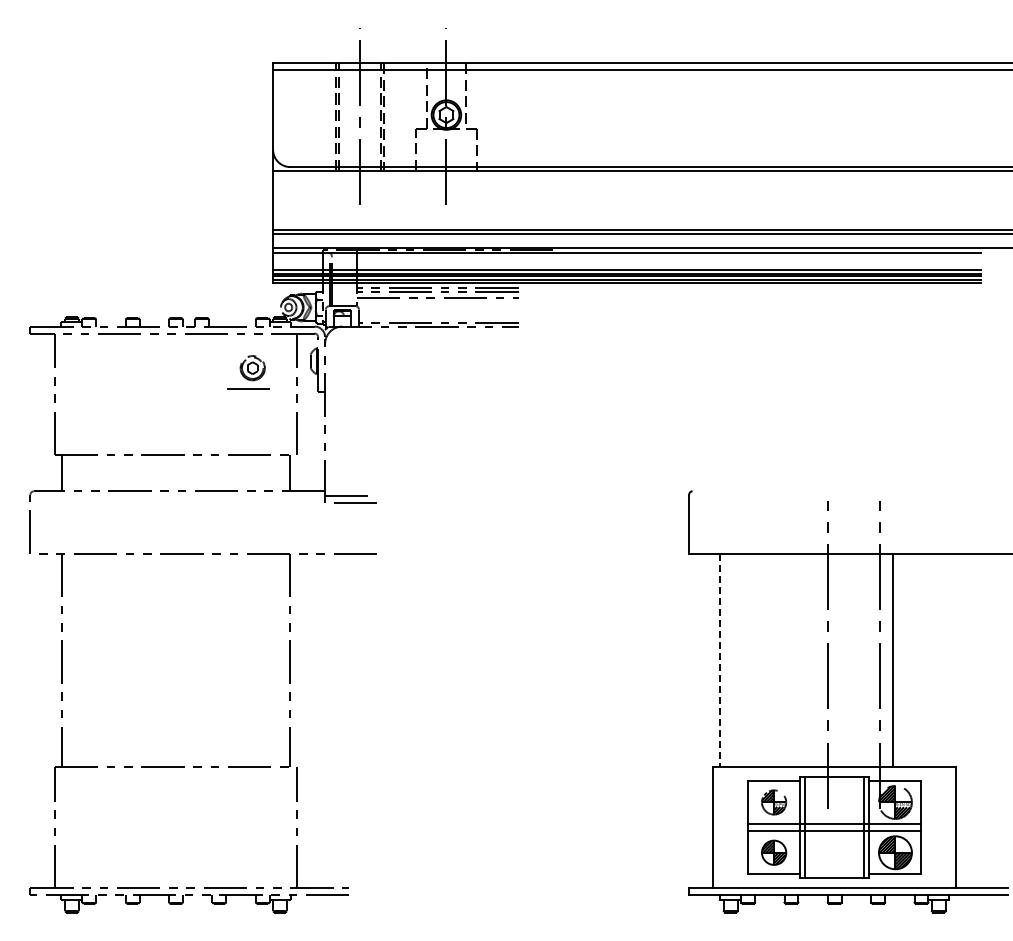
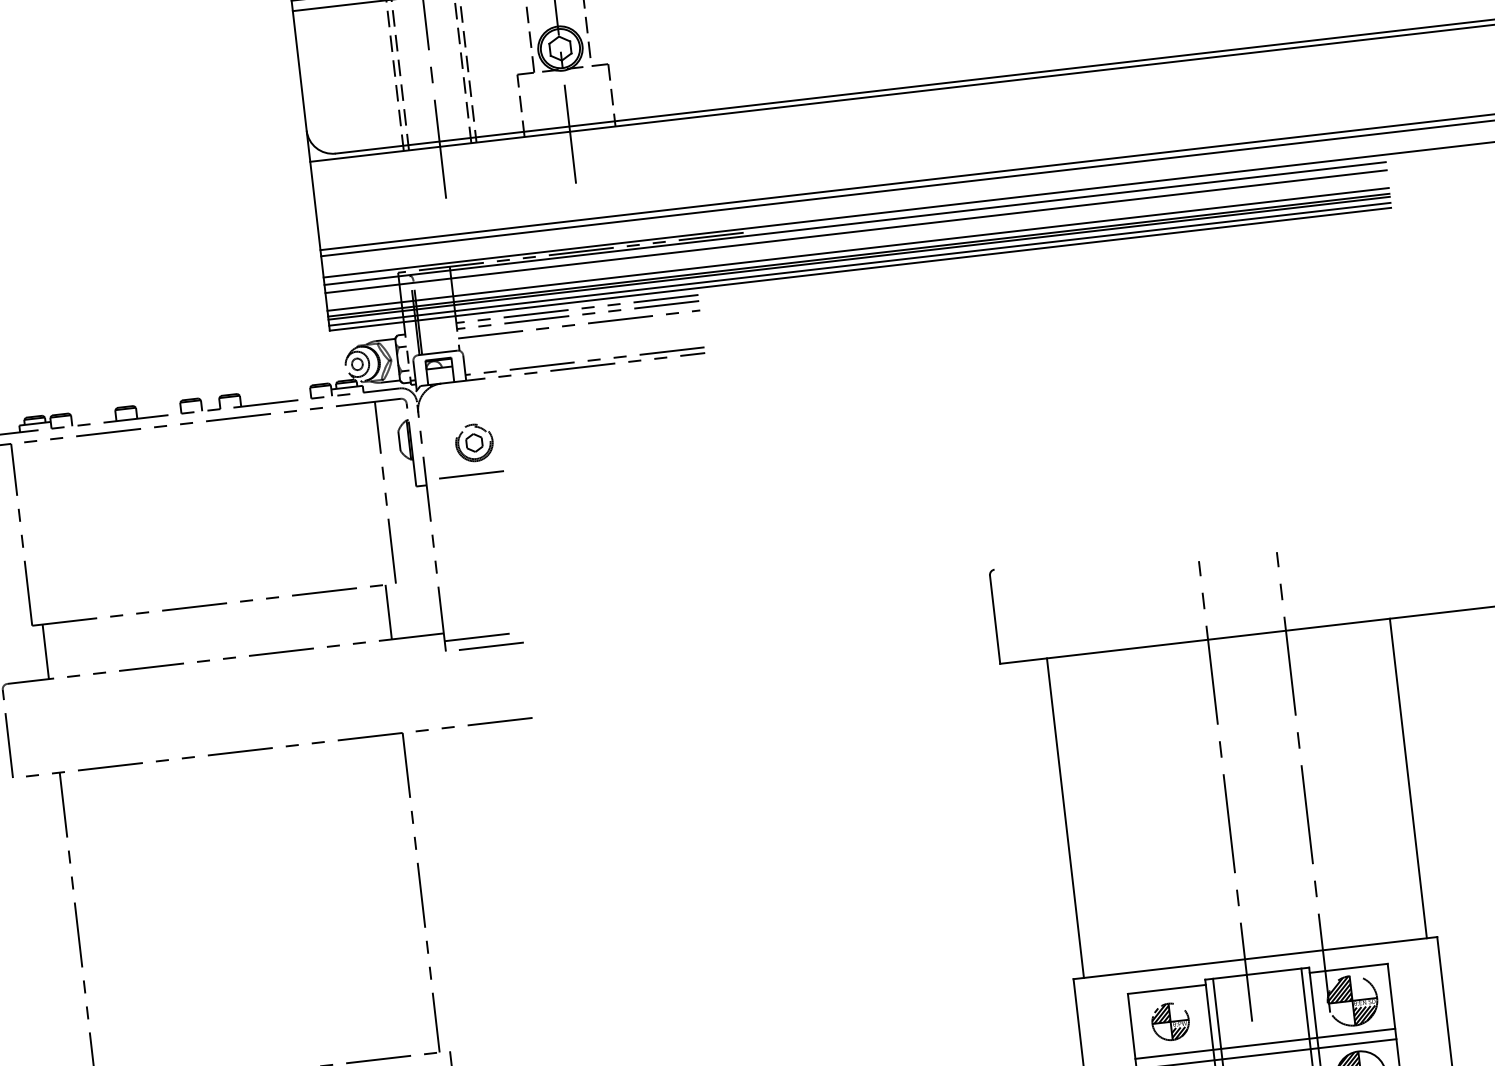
line: (627, 258) -> (856, 232), added
part: (248, 372) -> (468, 450), moved
line: (893, 659) -> (1408, 777), moved
line: (720, 660) -> (1065, 818), dashed -> solid

